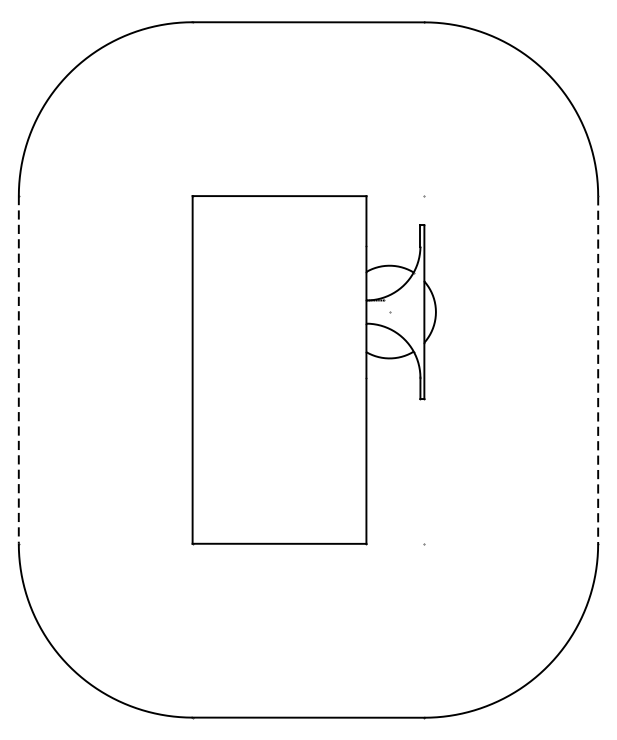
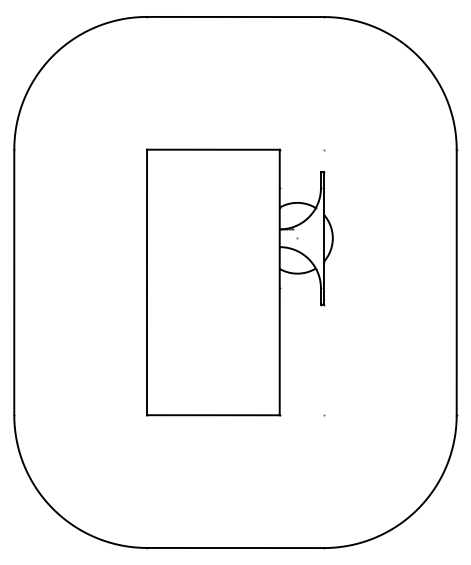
line: (19, 370) -> (14, 282), dashed -> solid
line: (597, 370) -> (456, 282), dashed -> solid

